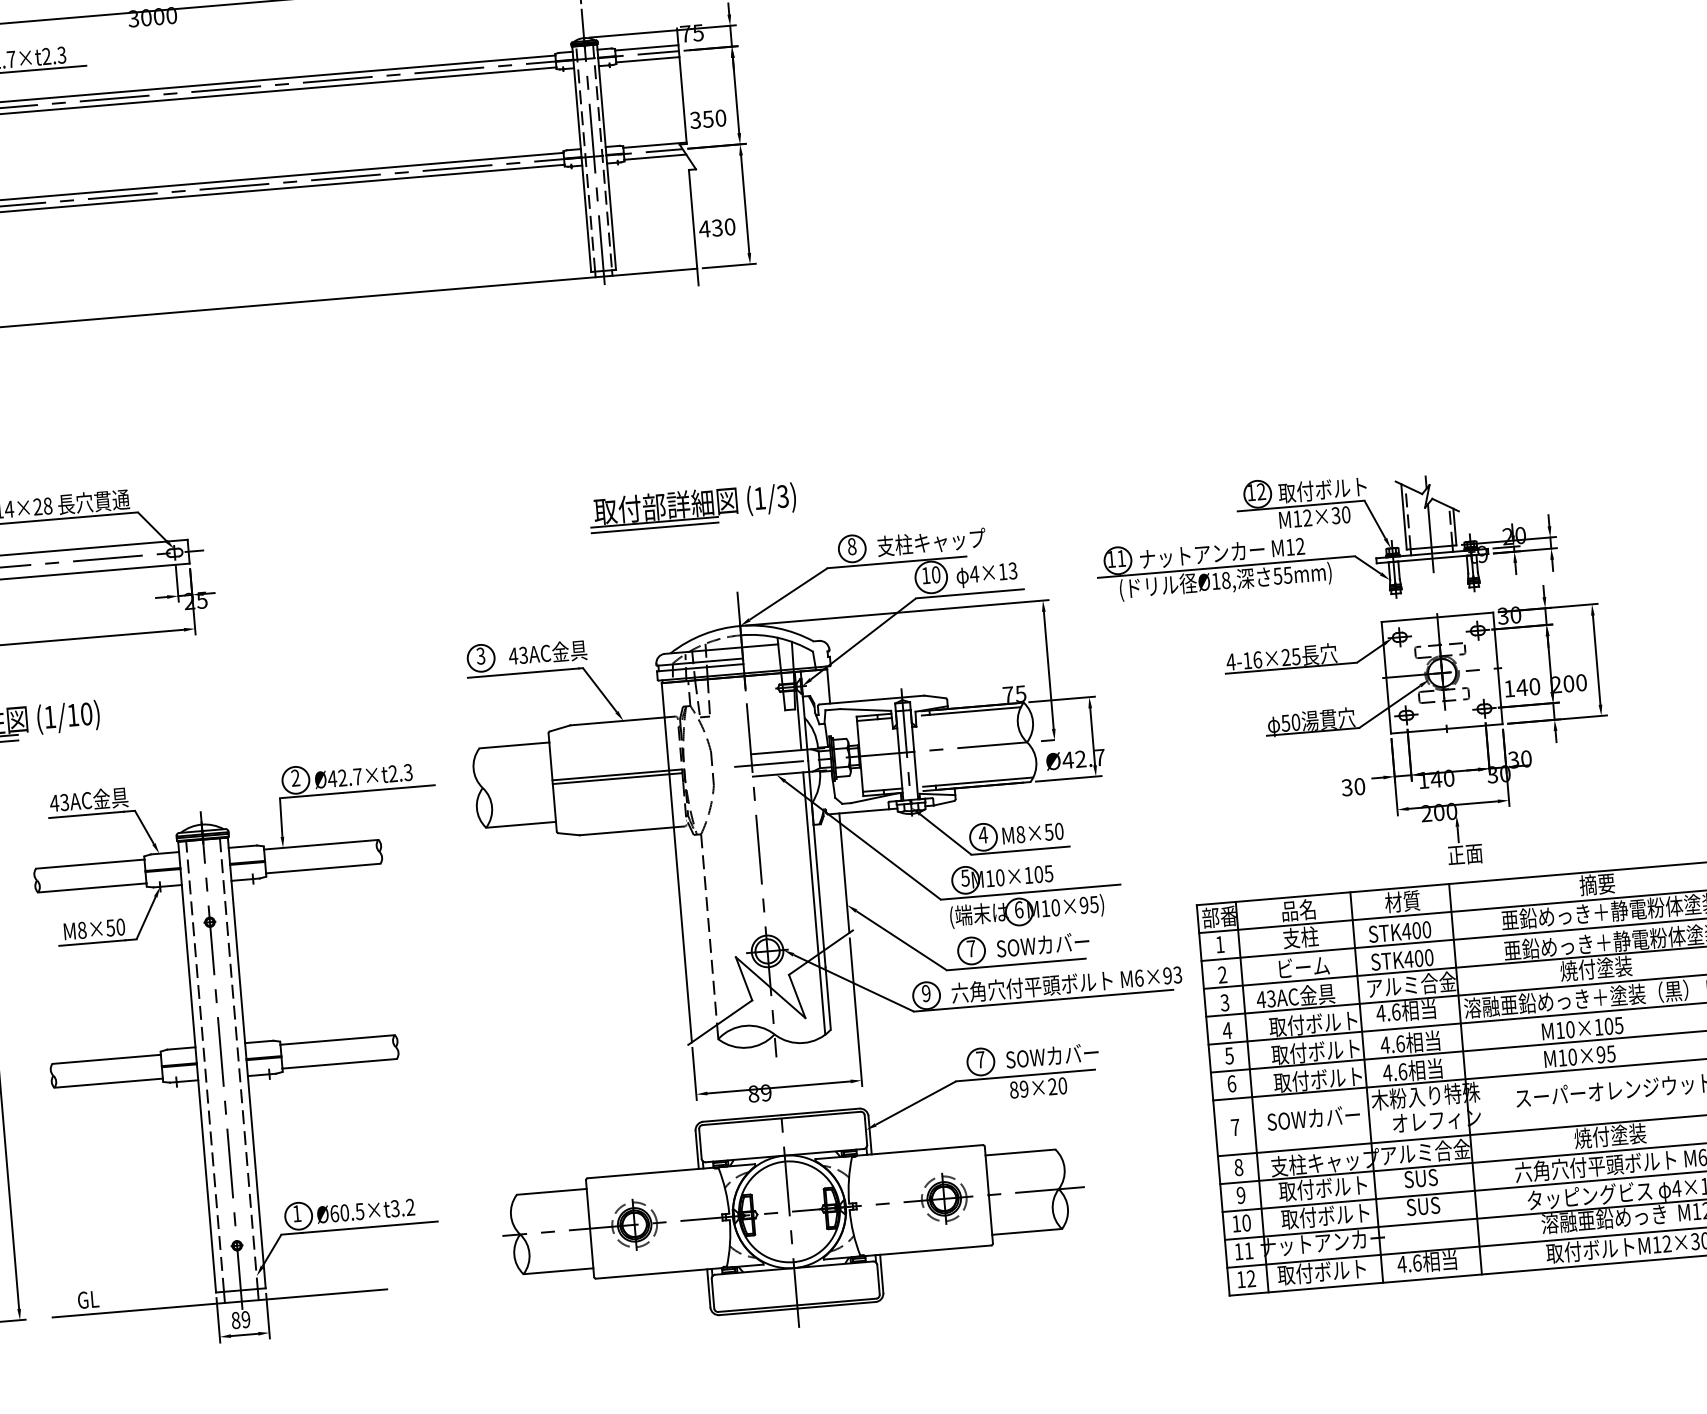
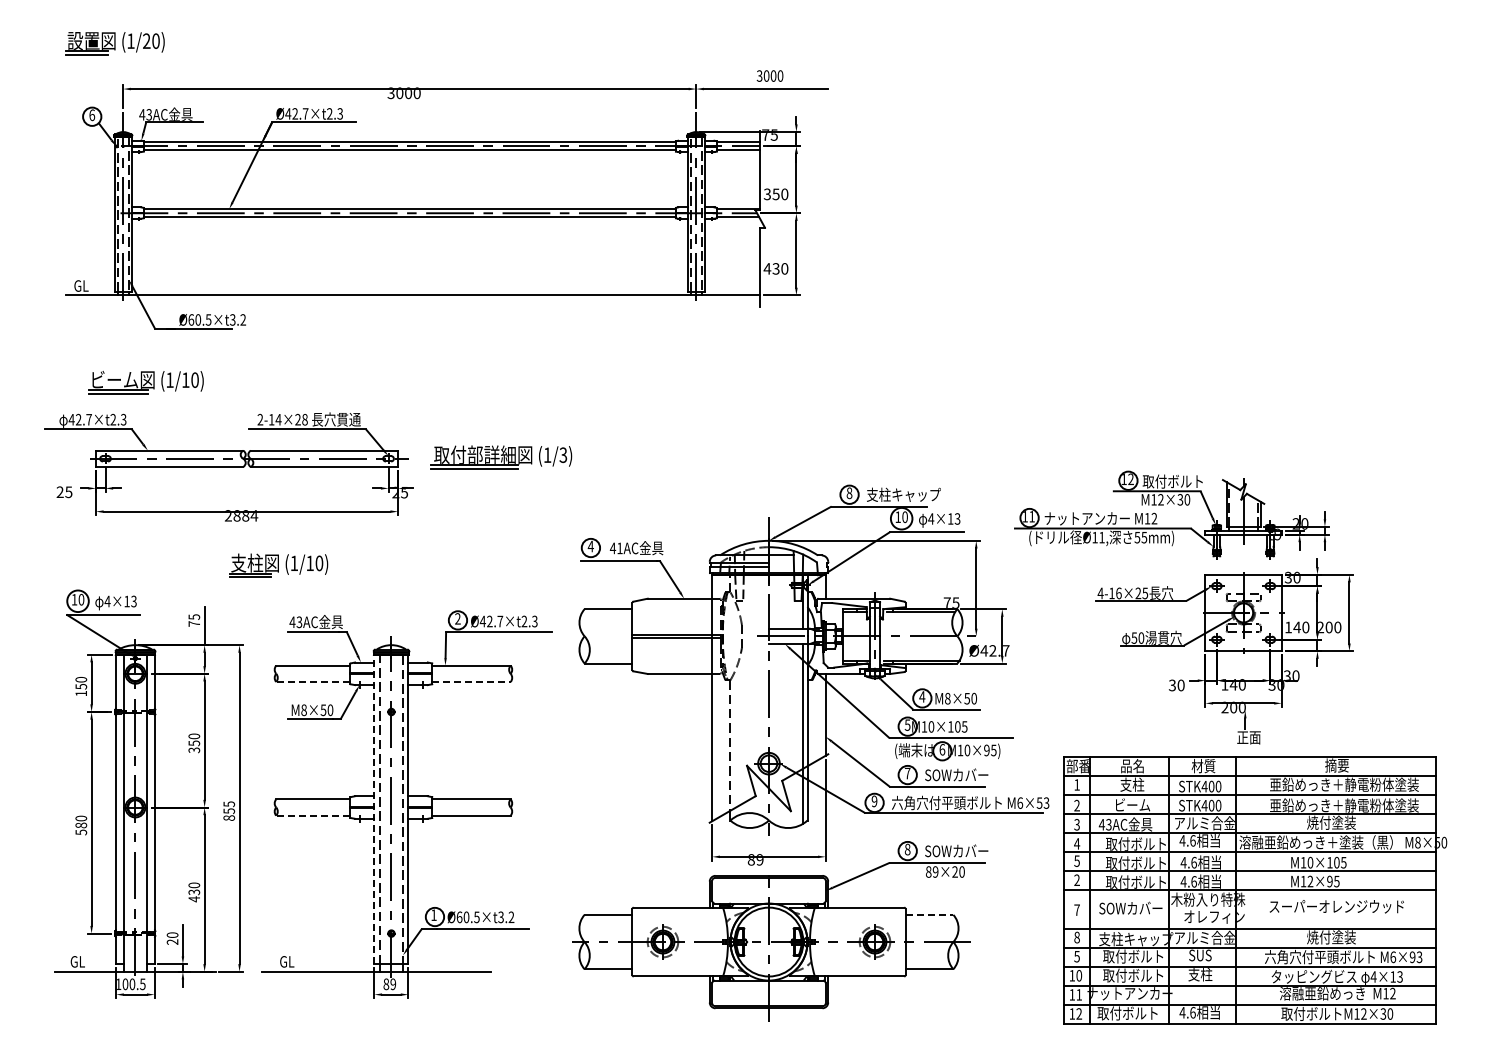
part: (692, 507) -> (501, 457), moved
text: (1225, 580) -> (1101, 537), Ø18, -> Ø11,
text: (522, 655) -> (619, 548), 43AC -> 41AC
text: (480, 656) -> (590, 546), 3 -> 4
line: (324, 867) -> (472, 681), solid -> dashed
line: (90, 887) -> (312, 681), solid -> dashed
text: (1167, 974) -> (1039, 802), M6×93 -> M6×53
text: (1572, 1057) -> (1310, 881), M10×95 -> M12×95
text: (980, 1059) -> (907, 849), 7 -> 8
line: (197, 1066) -> (374, 809), solid -> dashed
line: (107, 1083) -> (312, 815), solid -> dashed
text: (1230, 1084) -> (1076, 880), 6 -> 2
line: (1020, 1151) -> (929, 914), solid -> dashed
text: (1240, 1195) -> (1076, 956), 9 -> 5
text: (1423, 1206) -> (1200, 974), SUS -> 支柱

